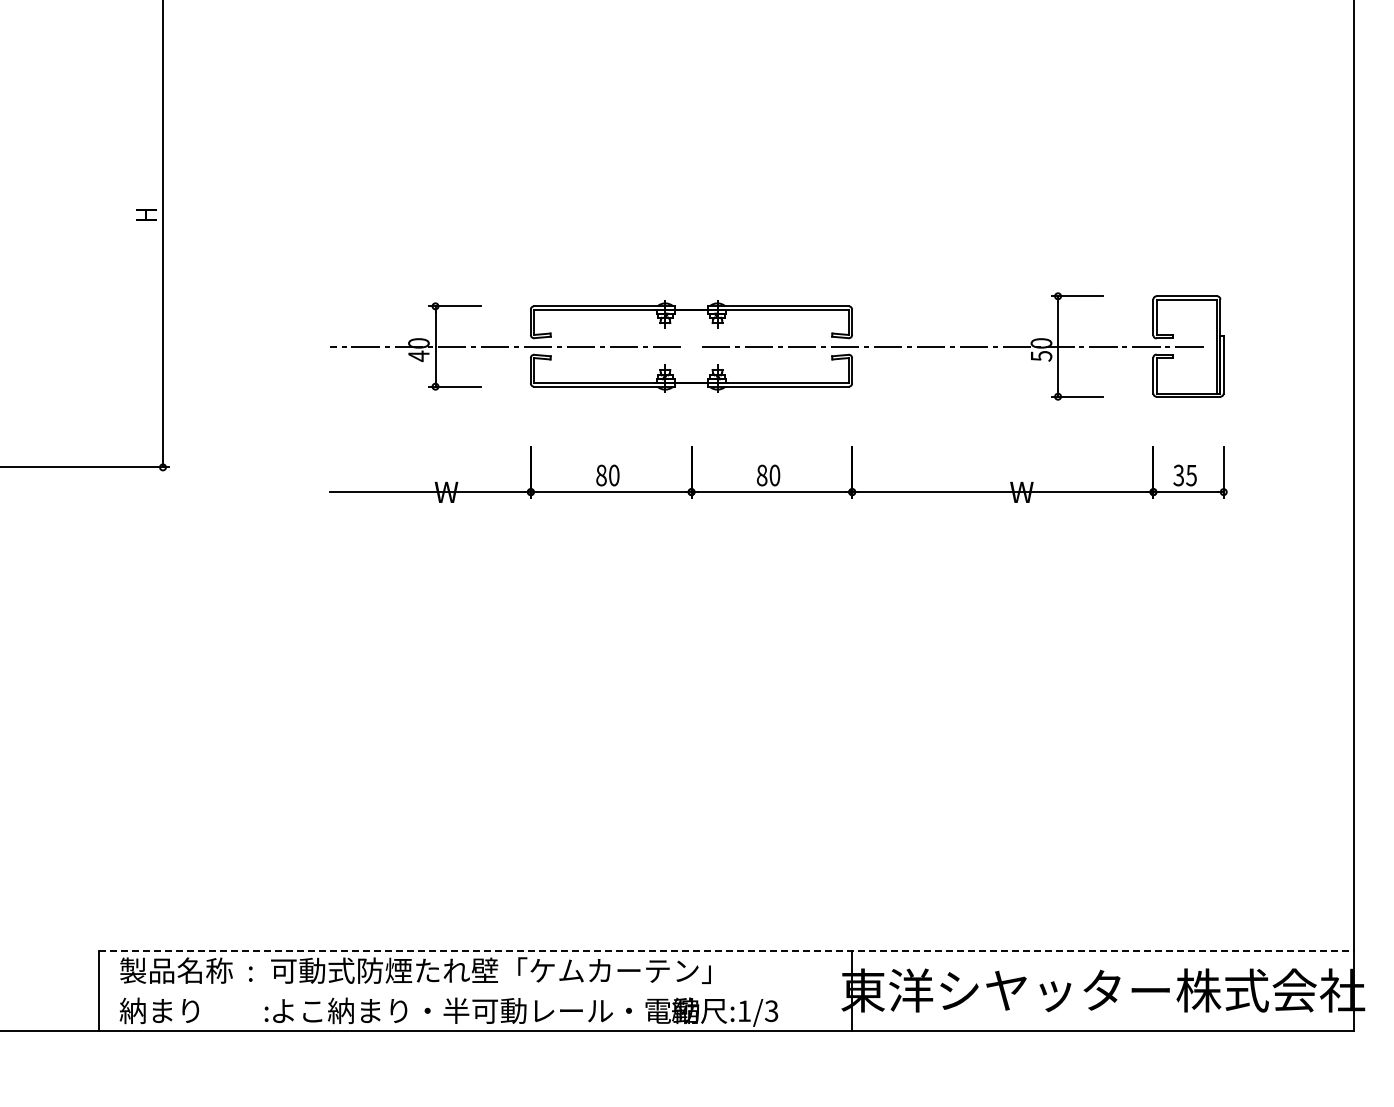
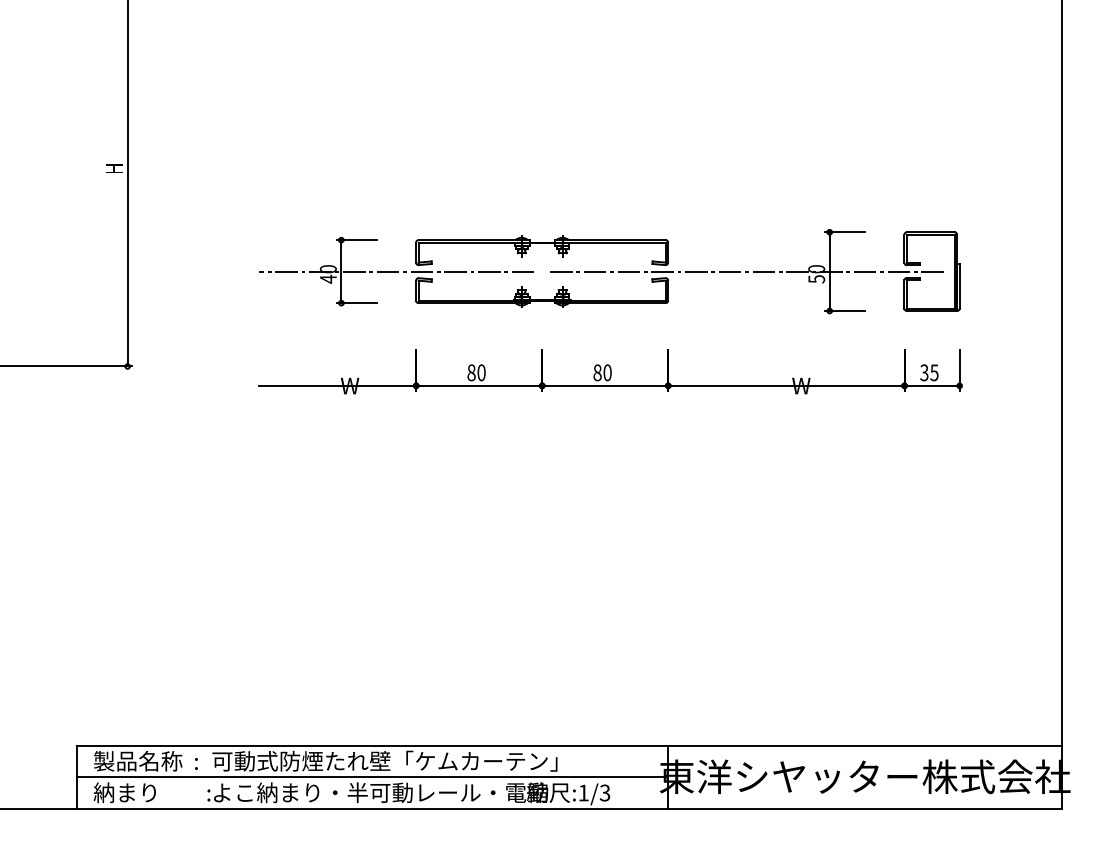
line: (726, 950) -> (569, 745), dashed -> solid
line: (474, 991) -> (371, 777), added

